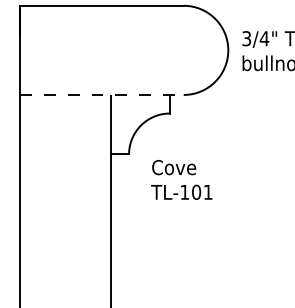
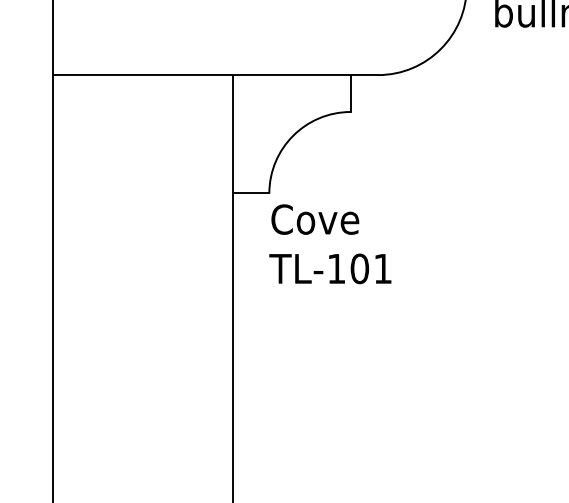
line: (101, 94) -> (214, 74), dashed -> solid
text: (181, 179) -> (329, 243), moved

